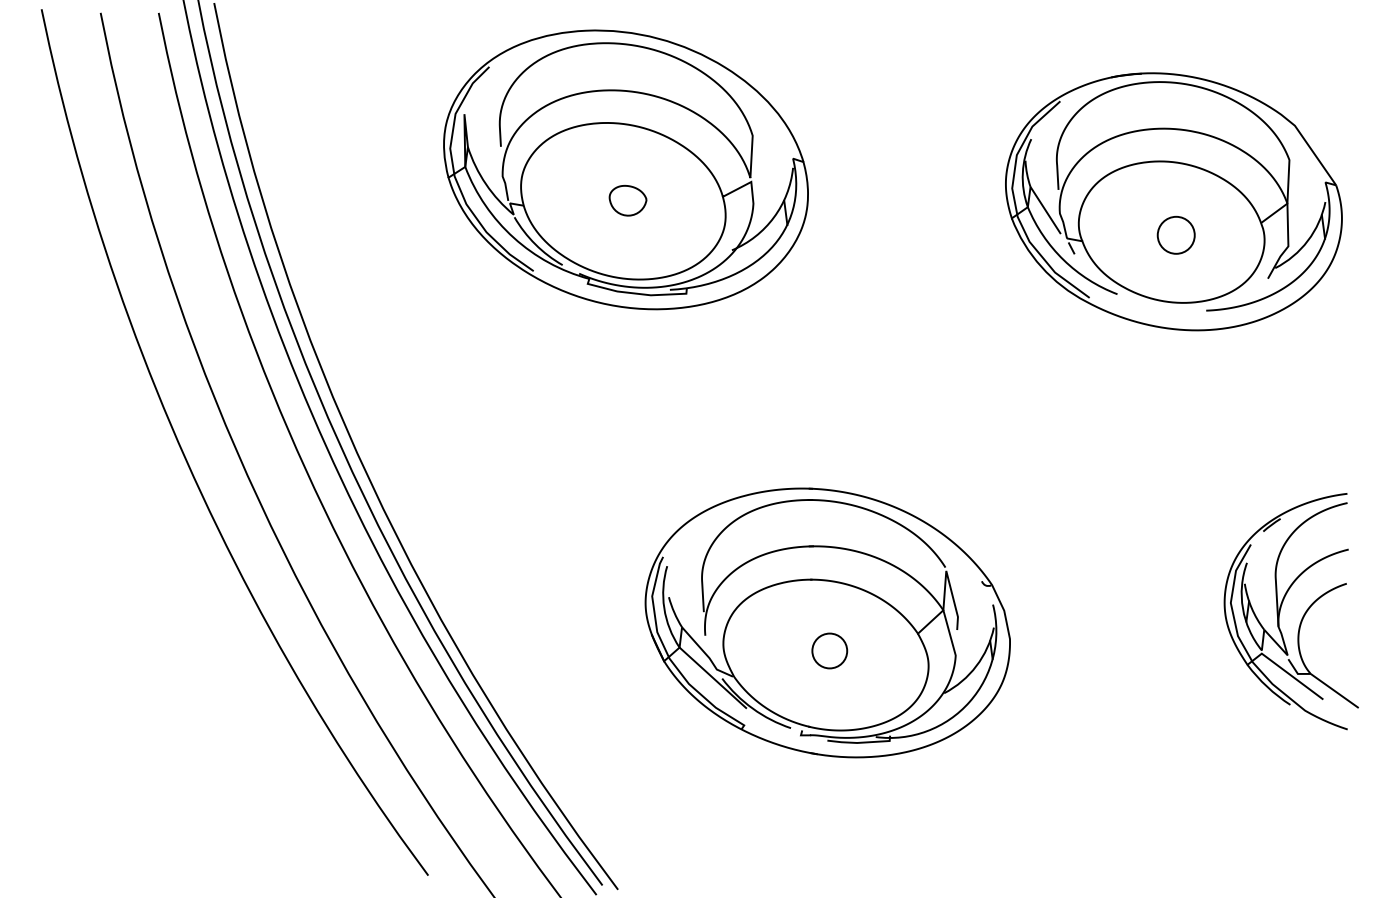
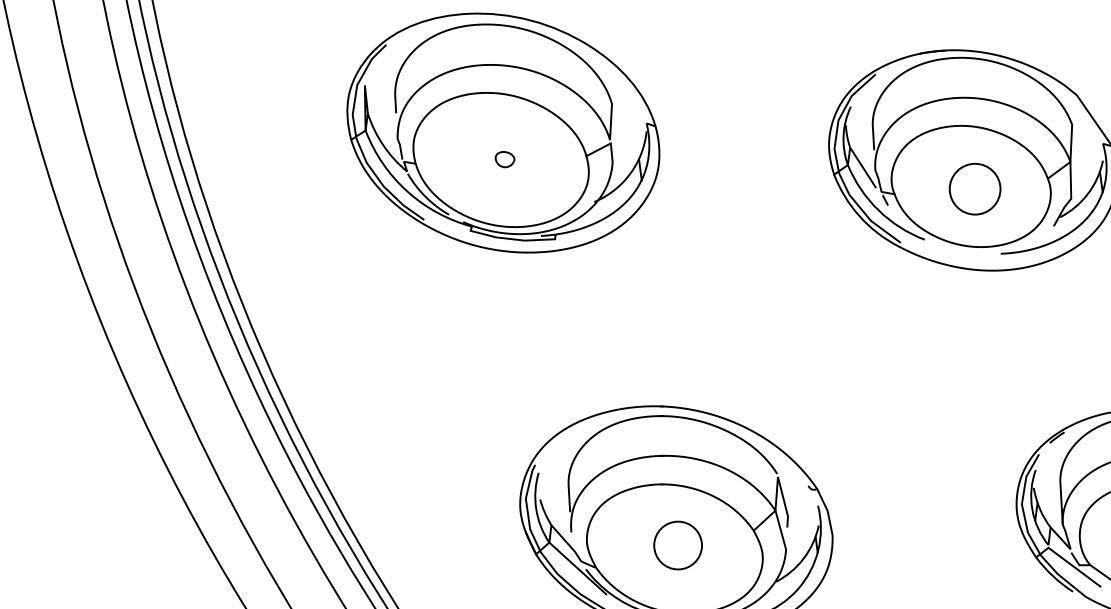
part: (627, 200) -> (504, 159), size x0.6
circle: (1175, 234) -> (974, 188), size x1.6
circle: (829, 650) -> (677, 545), size x1.6

